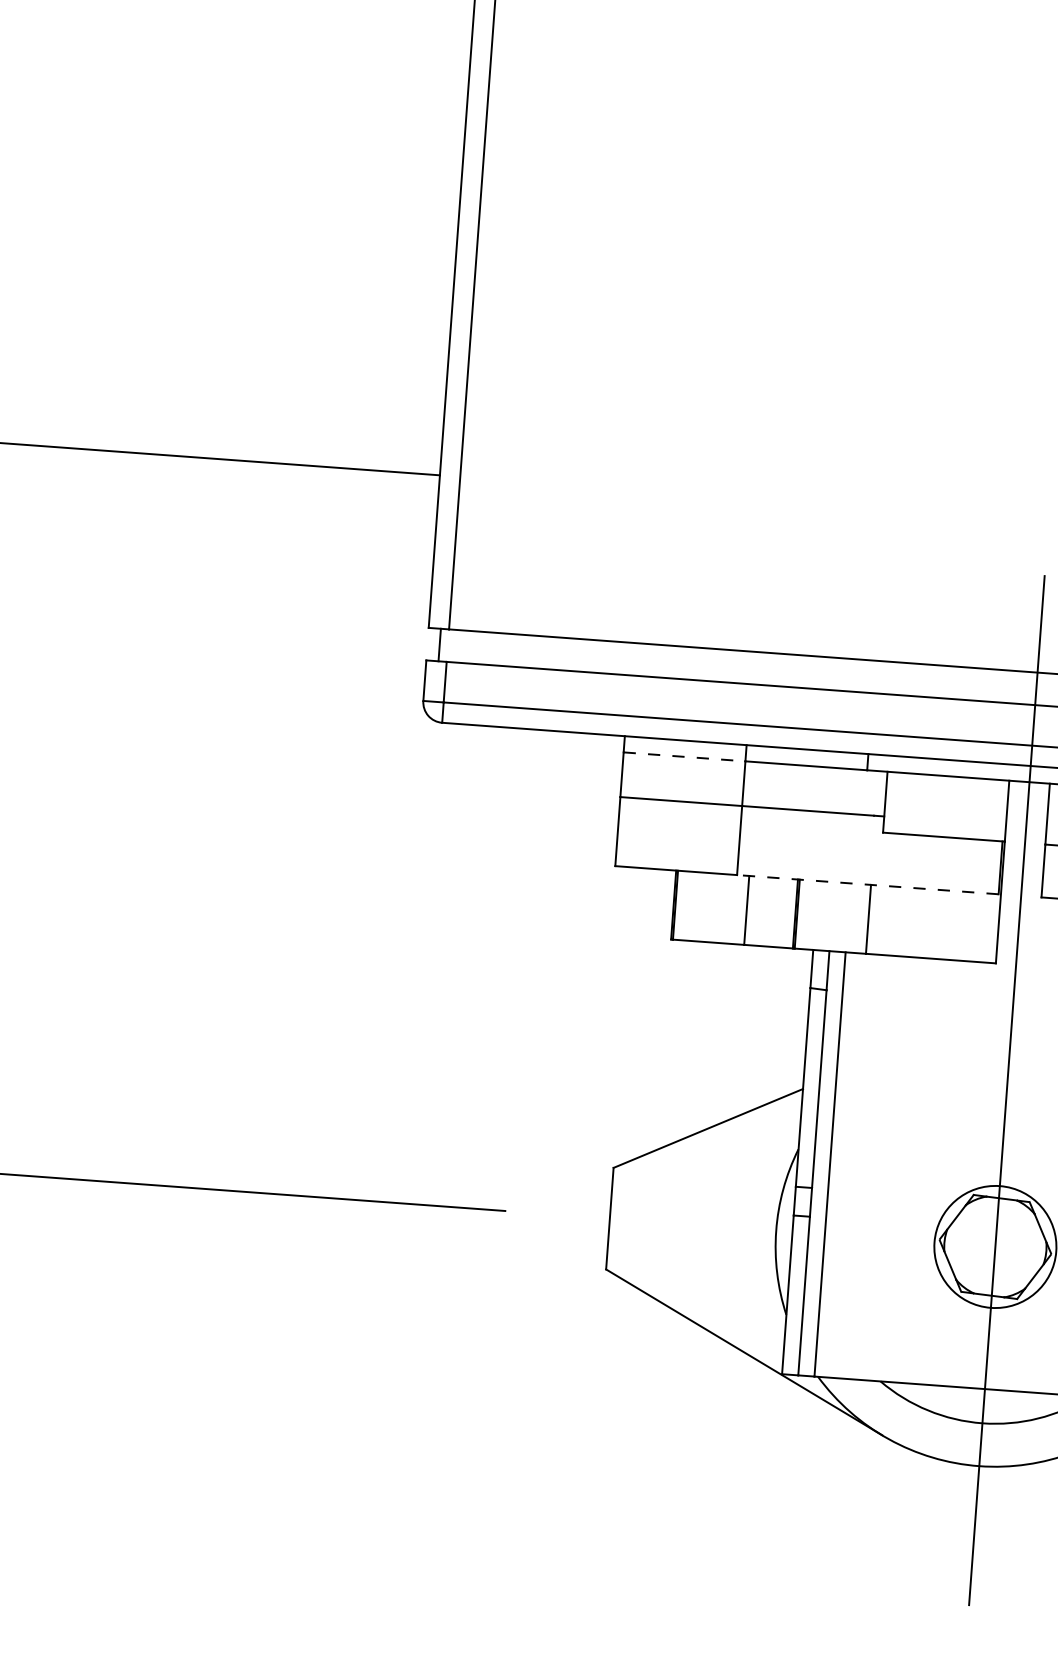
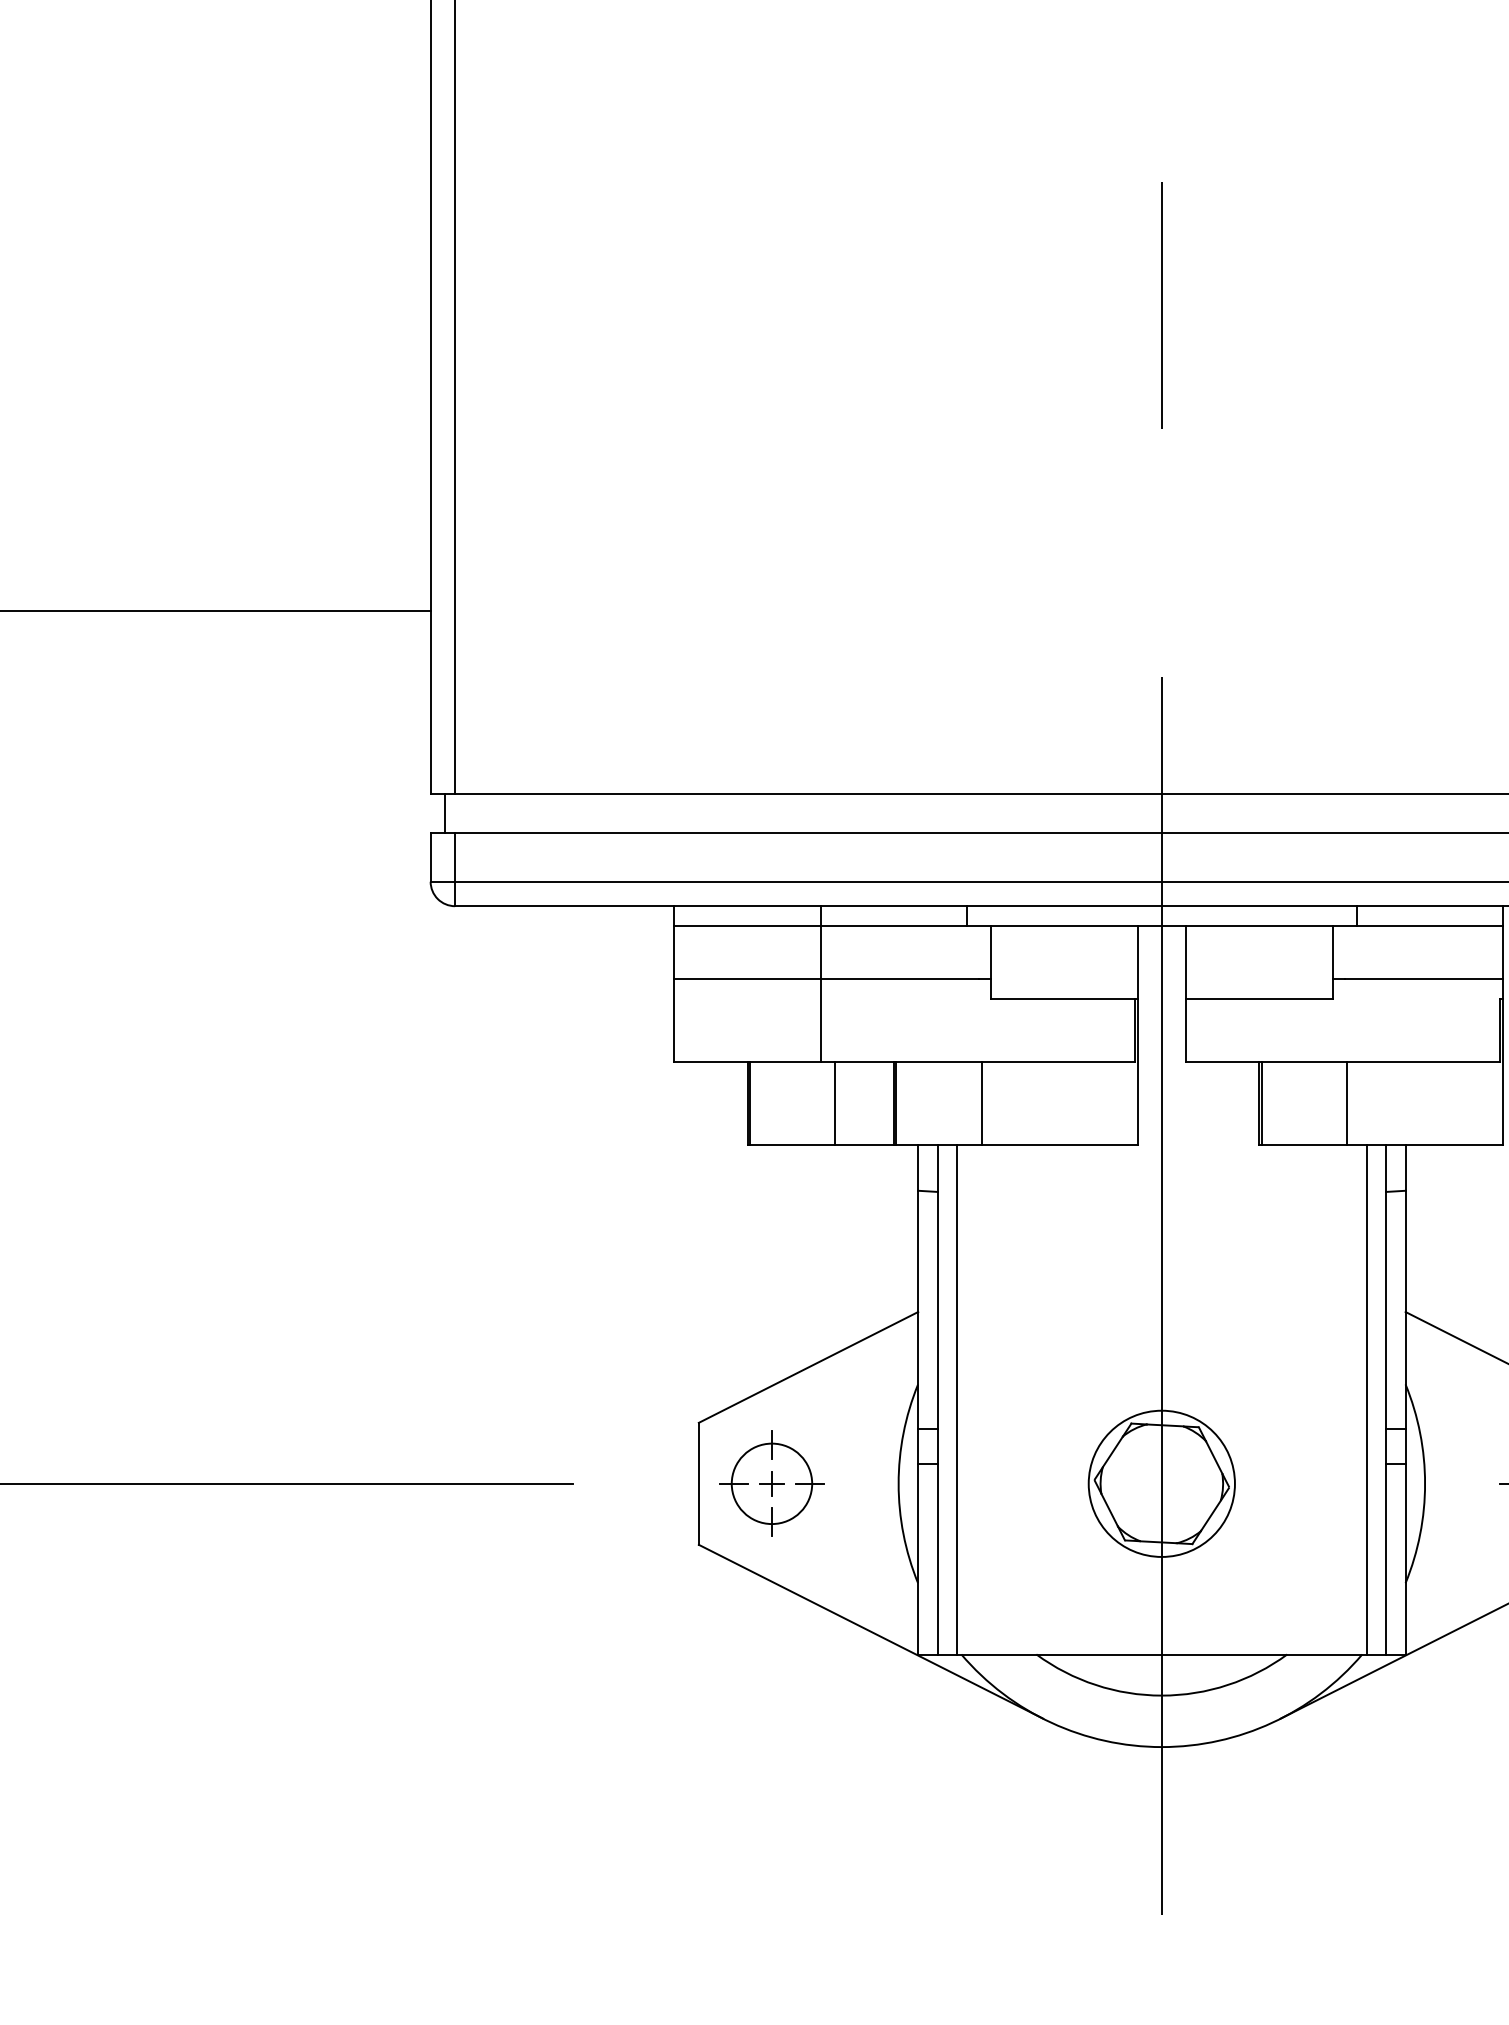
line: (685, 756) -> (748, 925), dashed -> solid
line: (867, 884) -> (977, 1062), dashed -> solid
part: (670, 1222) -> (771, 1483), added

